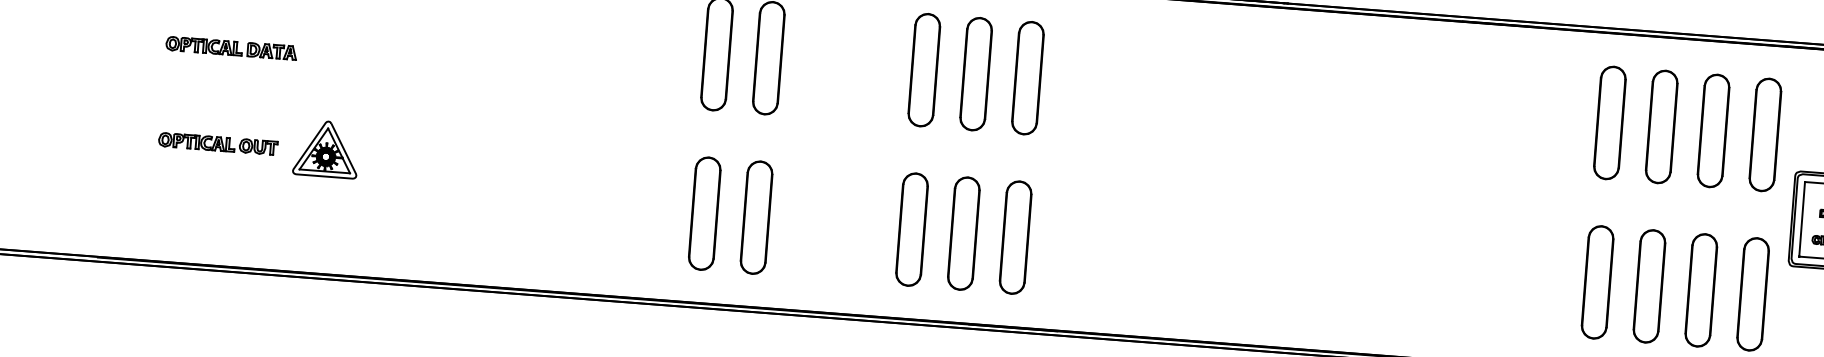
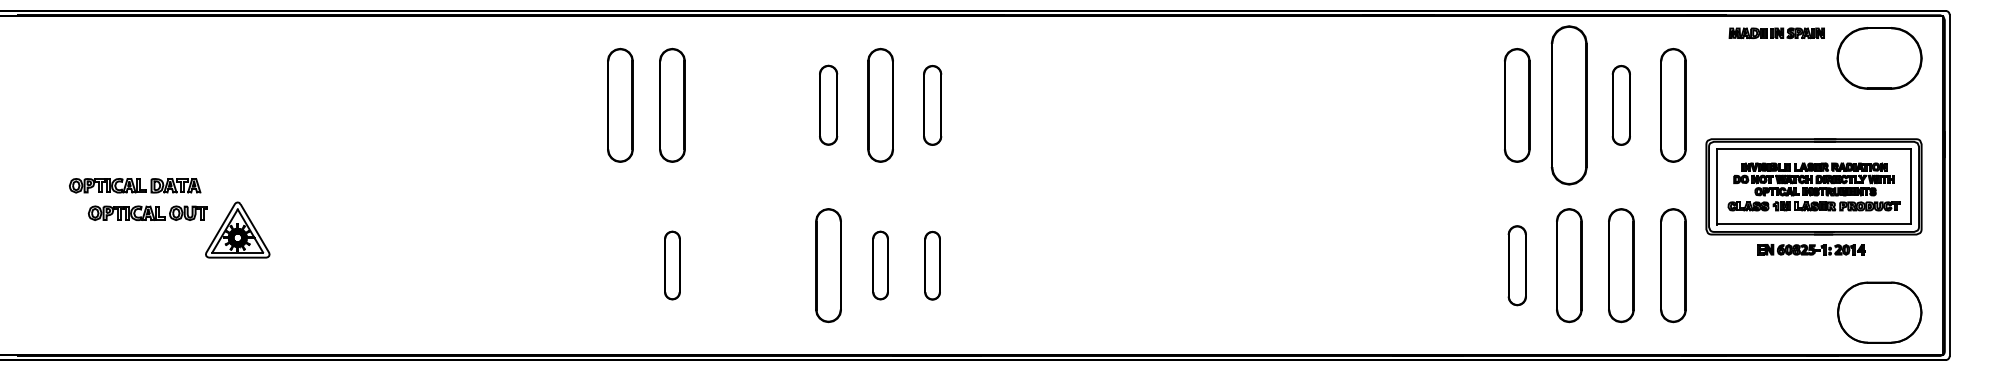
part: (231, 48) -> (135, 185), moved
part: (924, 69) -> (828, 104), size x0.7
part: (1027, 78) -> (932, 105), size x0.7
part: (1661, 127) -> (1569, 105), size x1.4
part: (1713, 131) -> (1621, 105), size x0.7
part: (217, 144) -> (147, 213), moved
part: (704, 213) -> (620, 265), removed
part: (756, 217) -> (672, 265), size x0.6
part: (963, 233) -> (880, 265), size x0.6
part: (1015, 237) -> (932, 265), size x0.6
part: (1597, 282) -> (1517, 265), size x0.7

